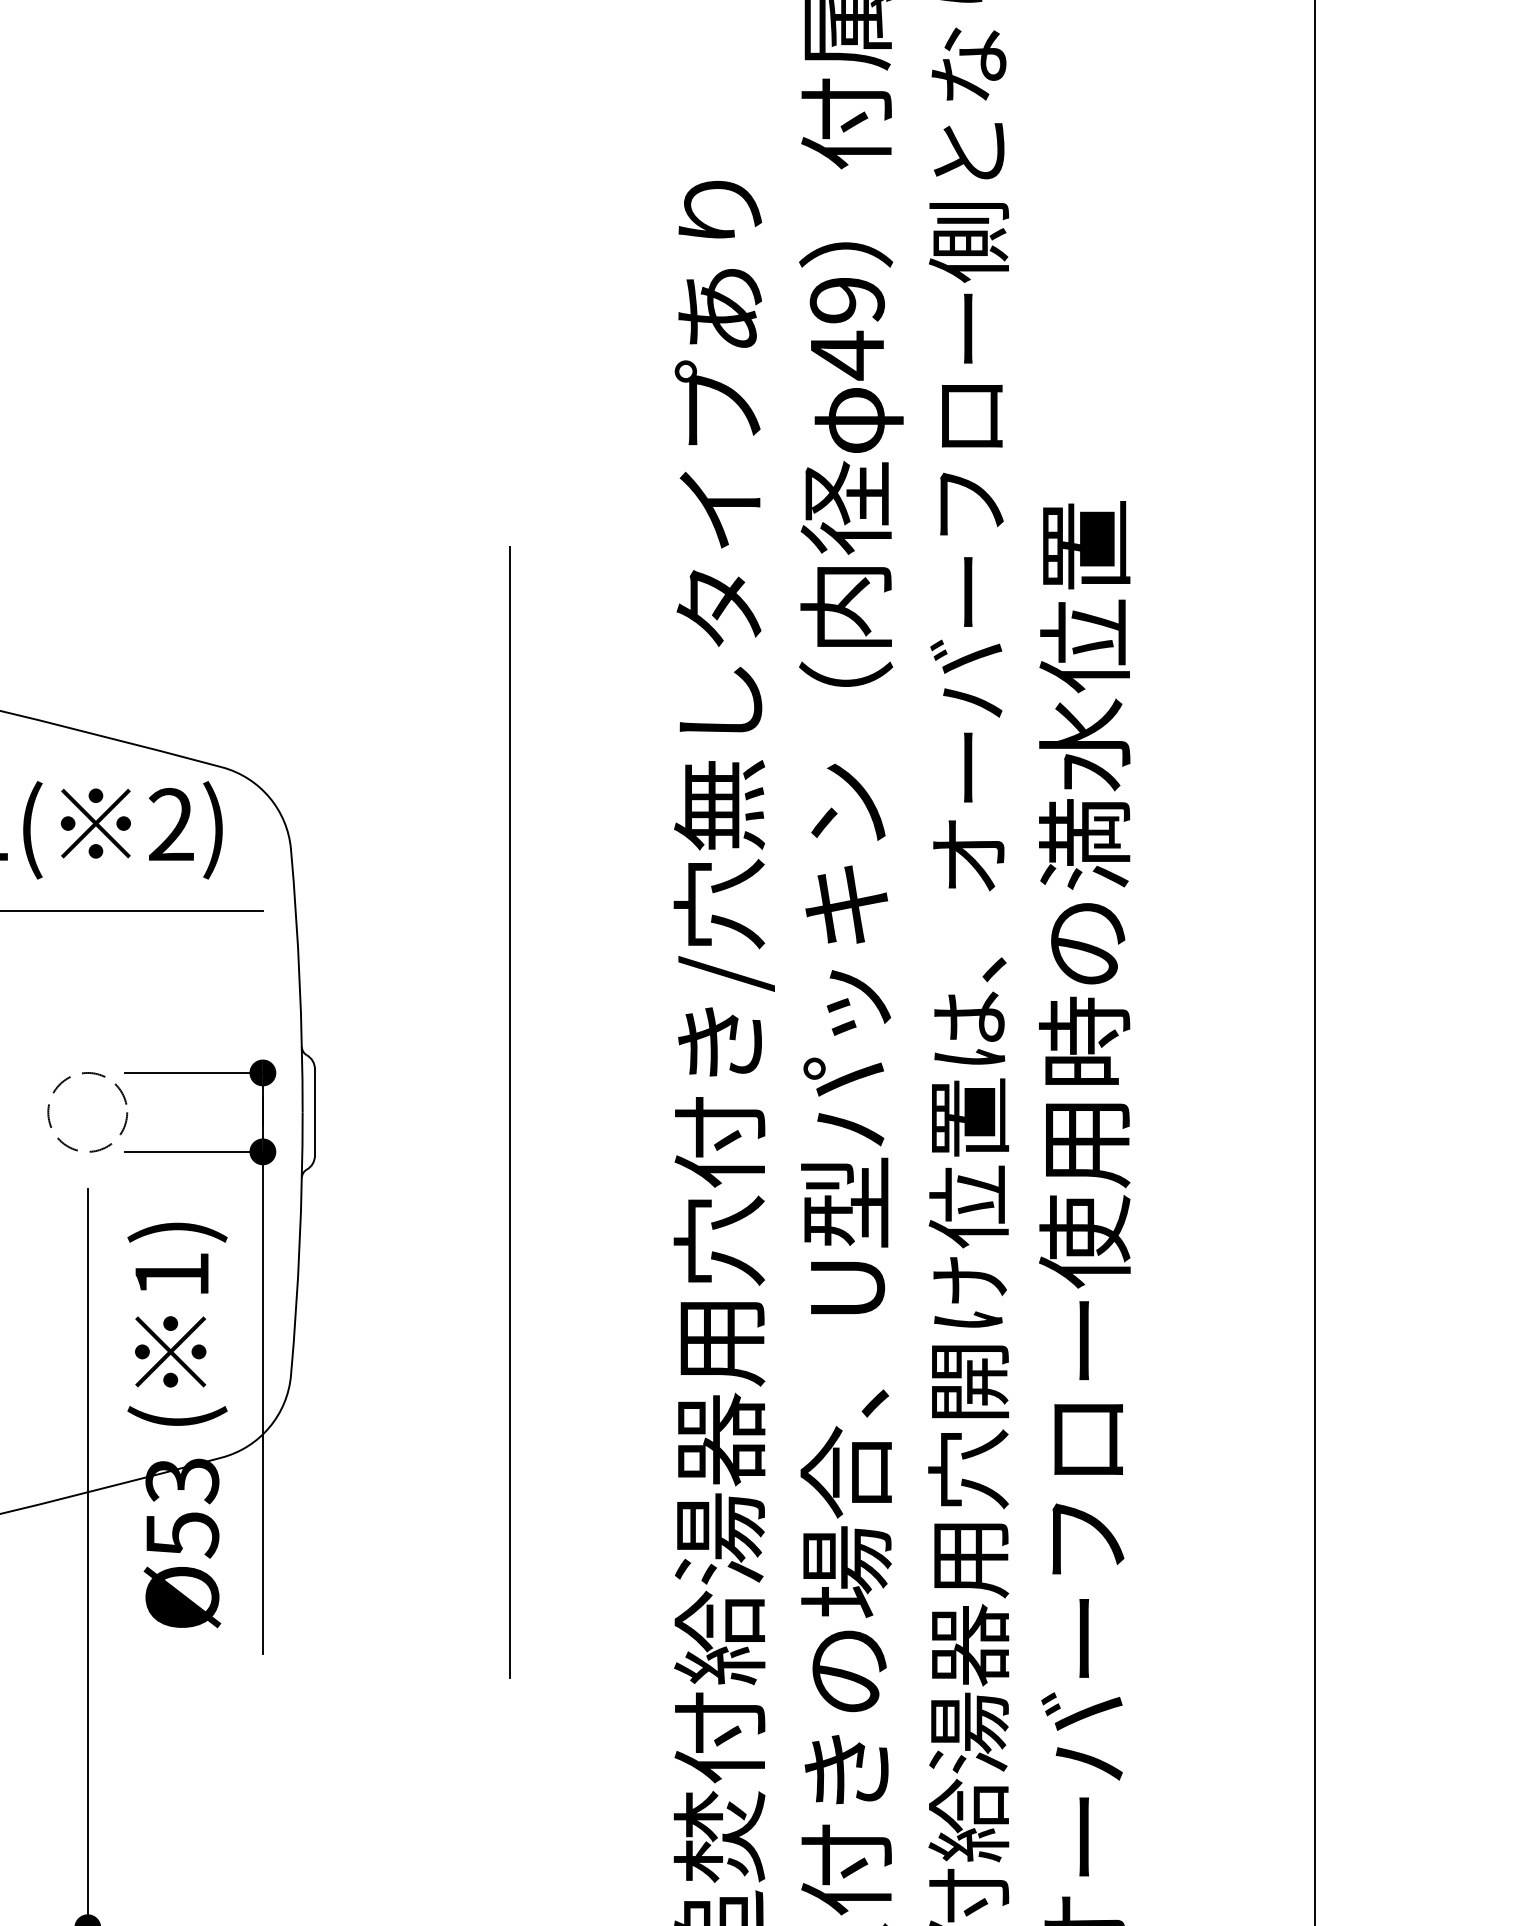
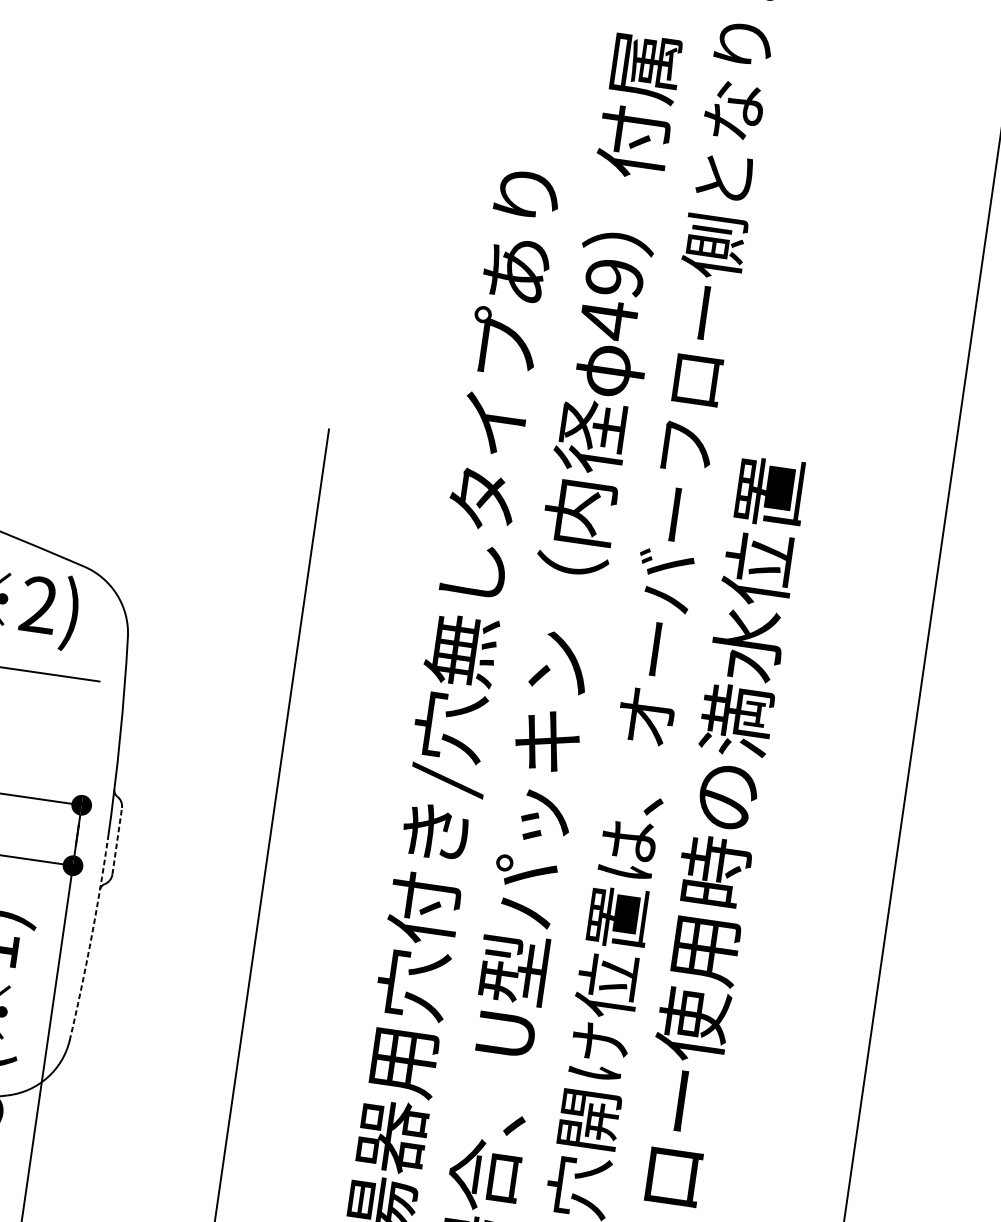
line: (314, 1111) -> (116, 840), solid -> dashed
arc: (299, 1244) -> (90, 940), solid -> dashed

